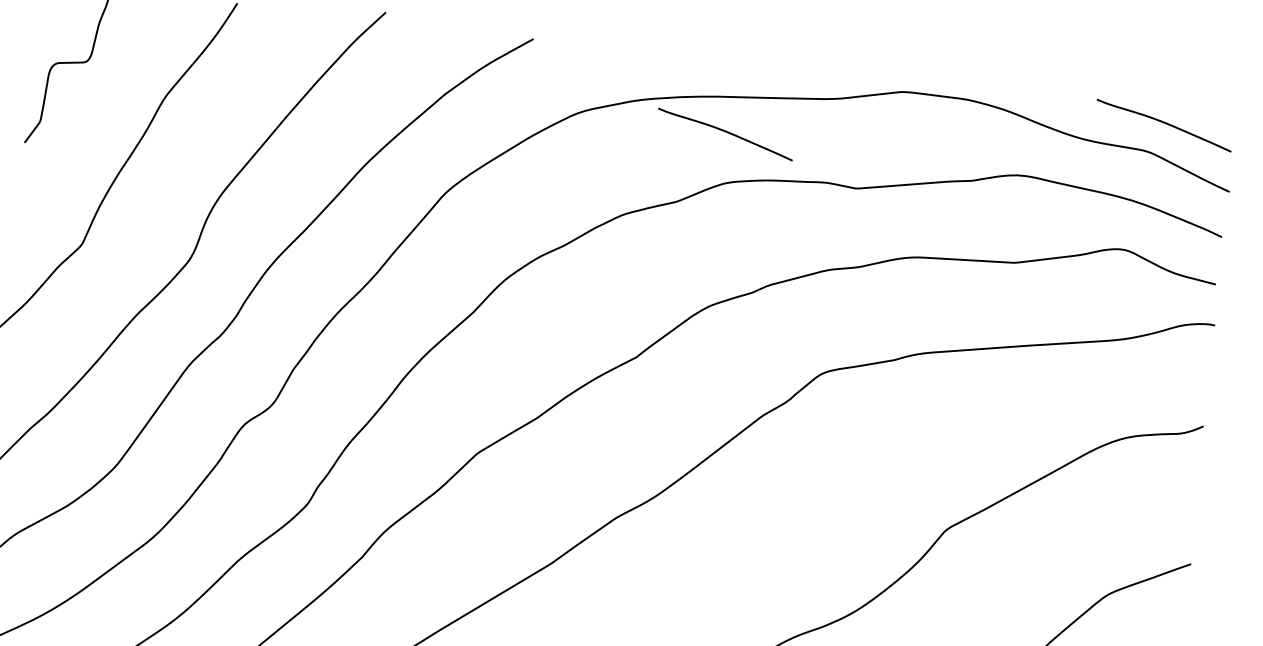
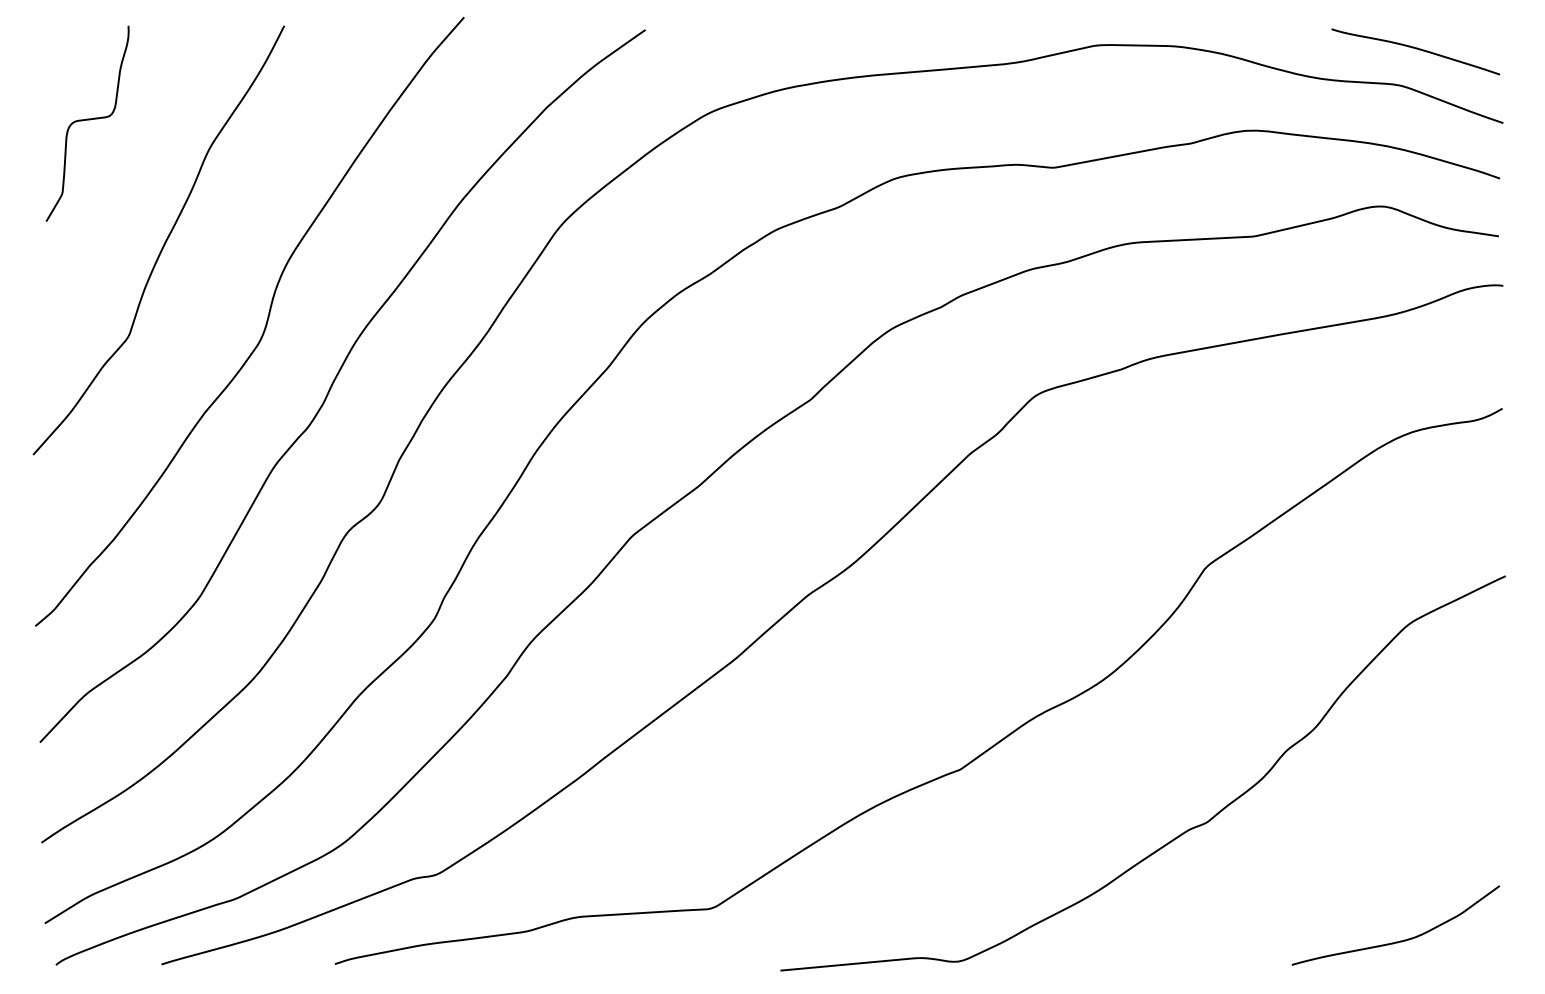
curve: (726, 132) -> (889, 117), removed

